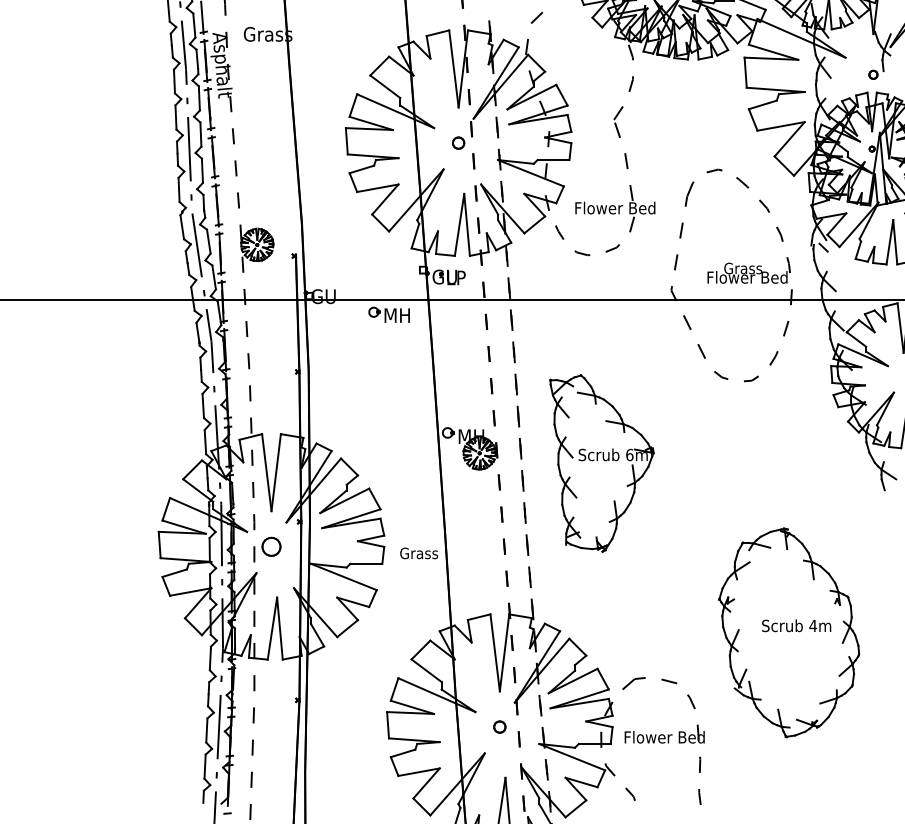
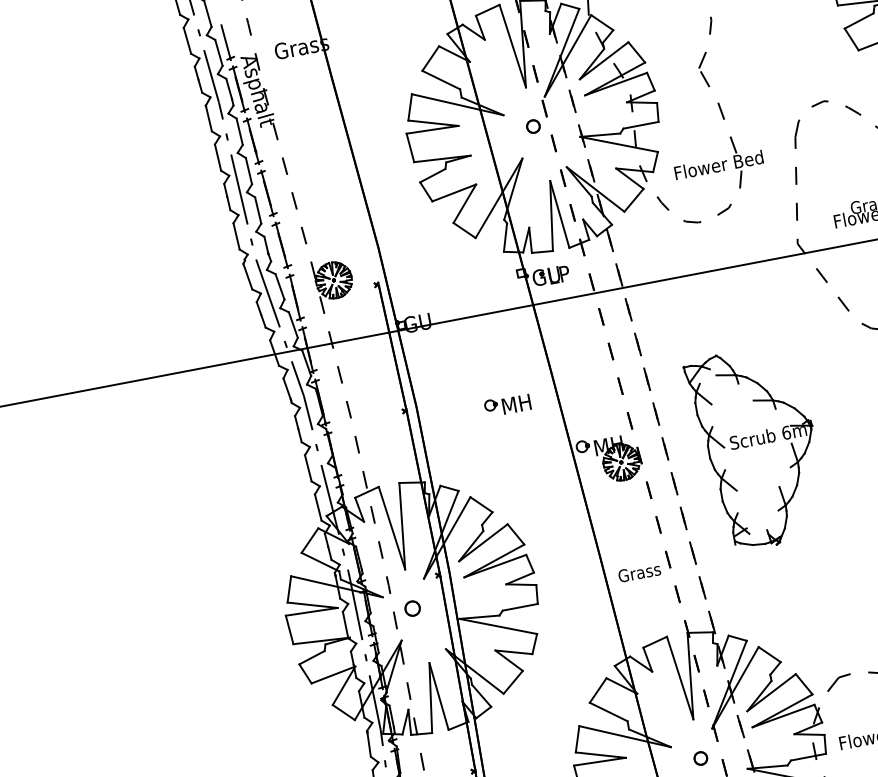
part: (388, 314) -> (506, 404), moved
part: (271, 546) -> (412, 608), size x0.71
text: (419, 553) -> (640, 572), moved

